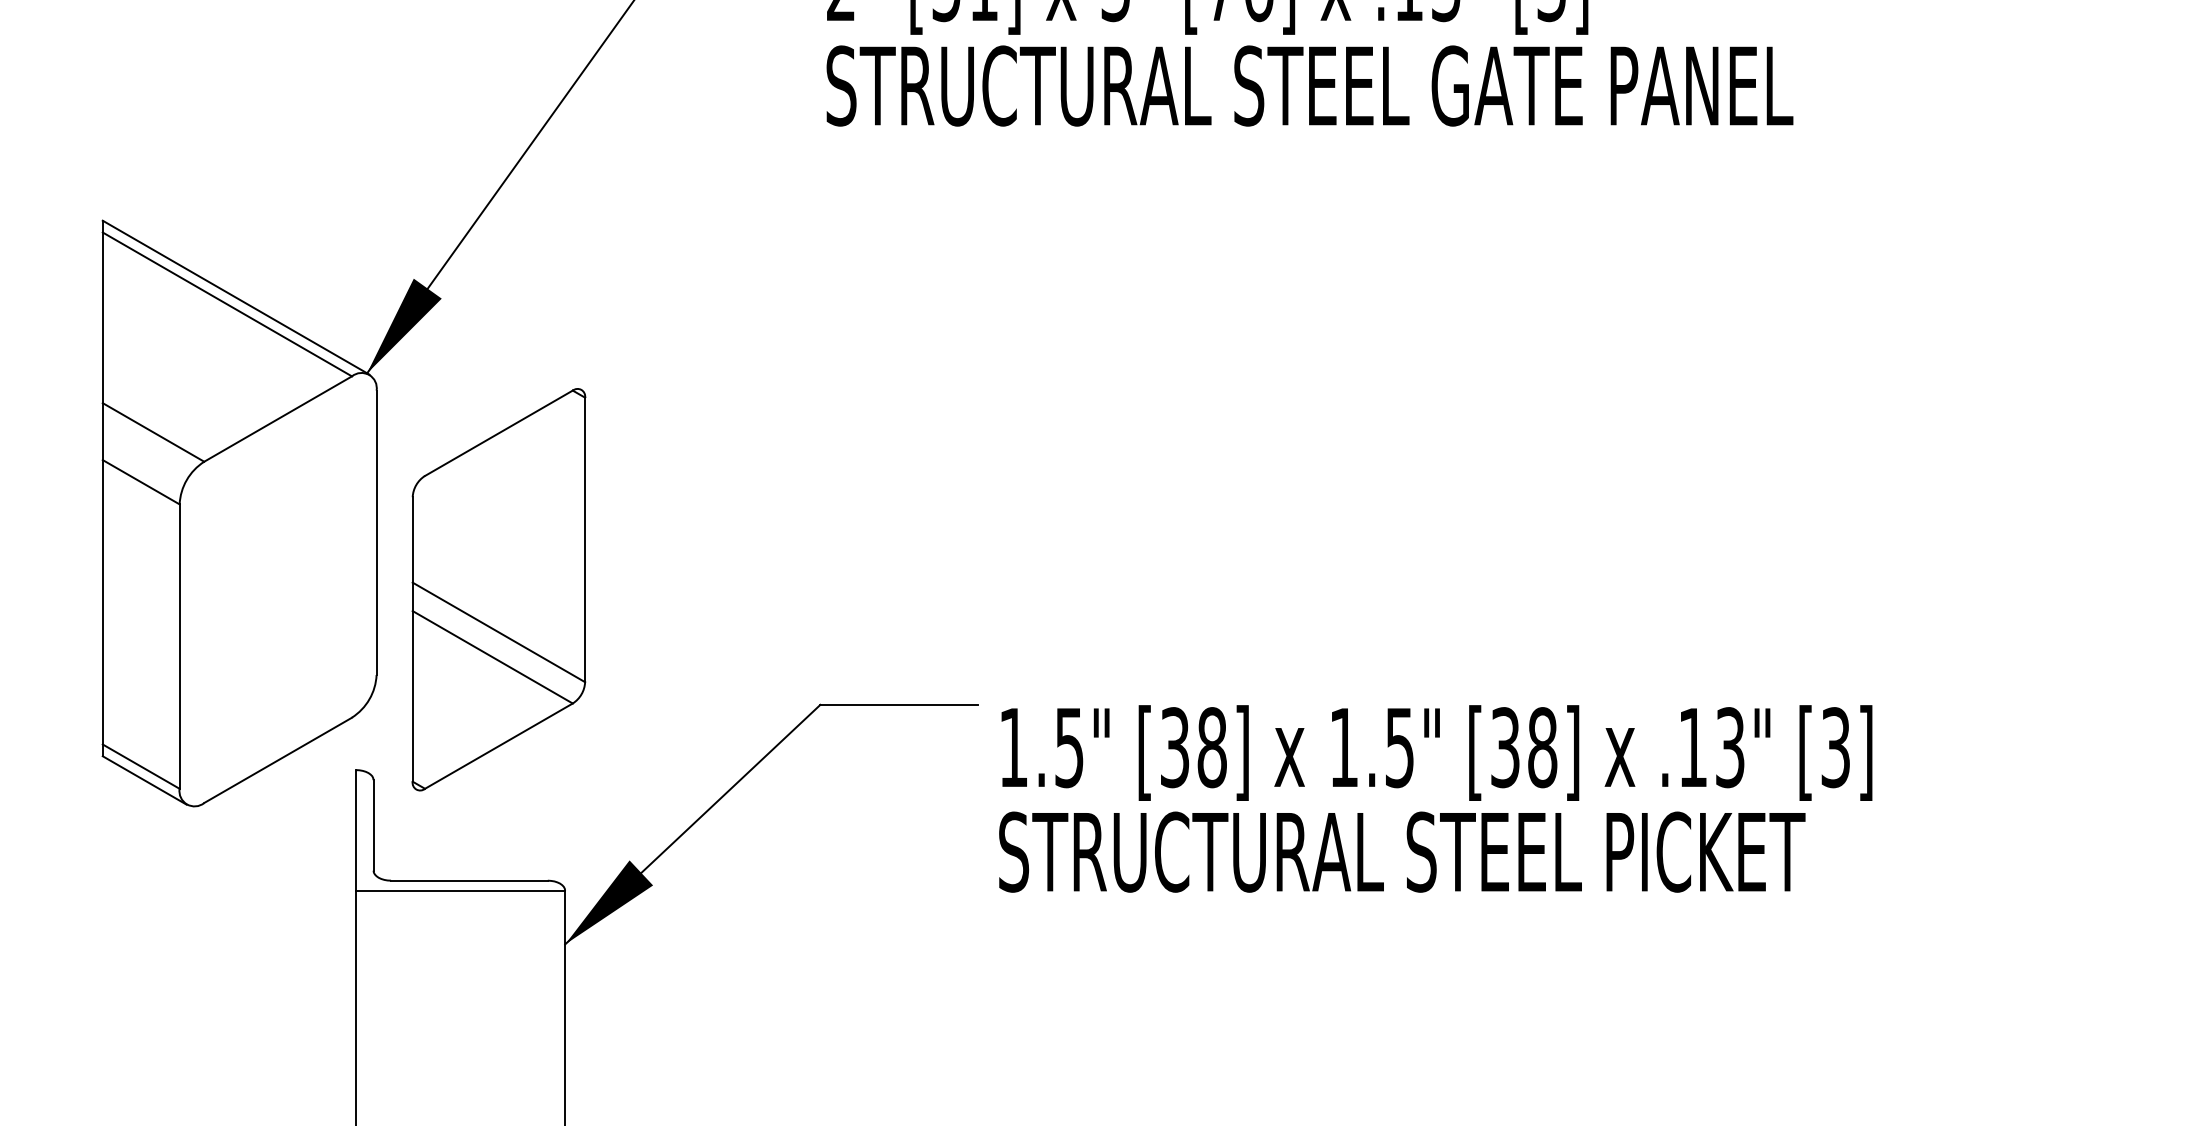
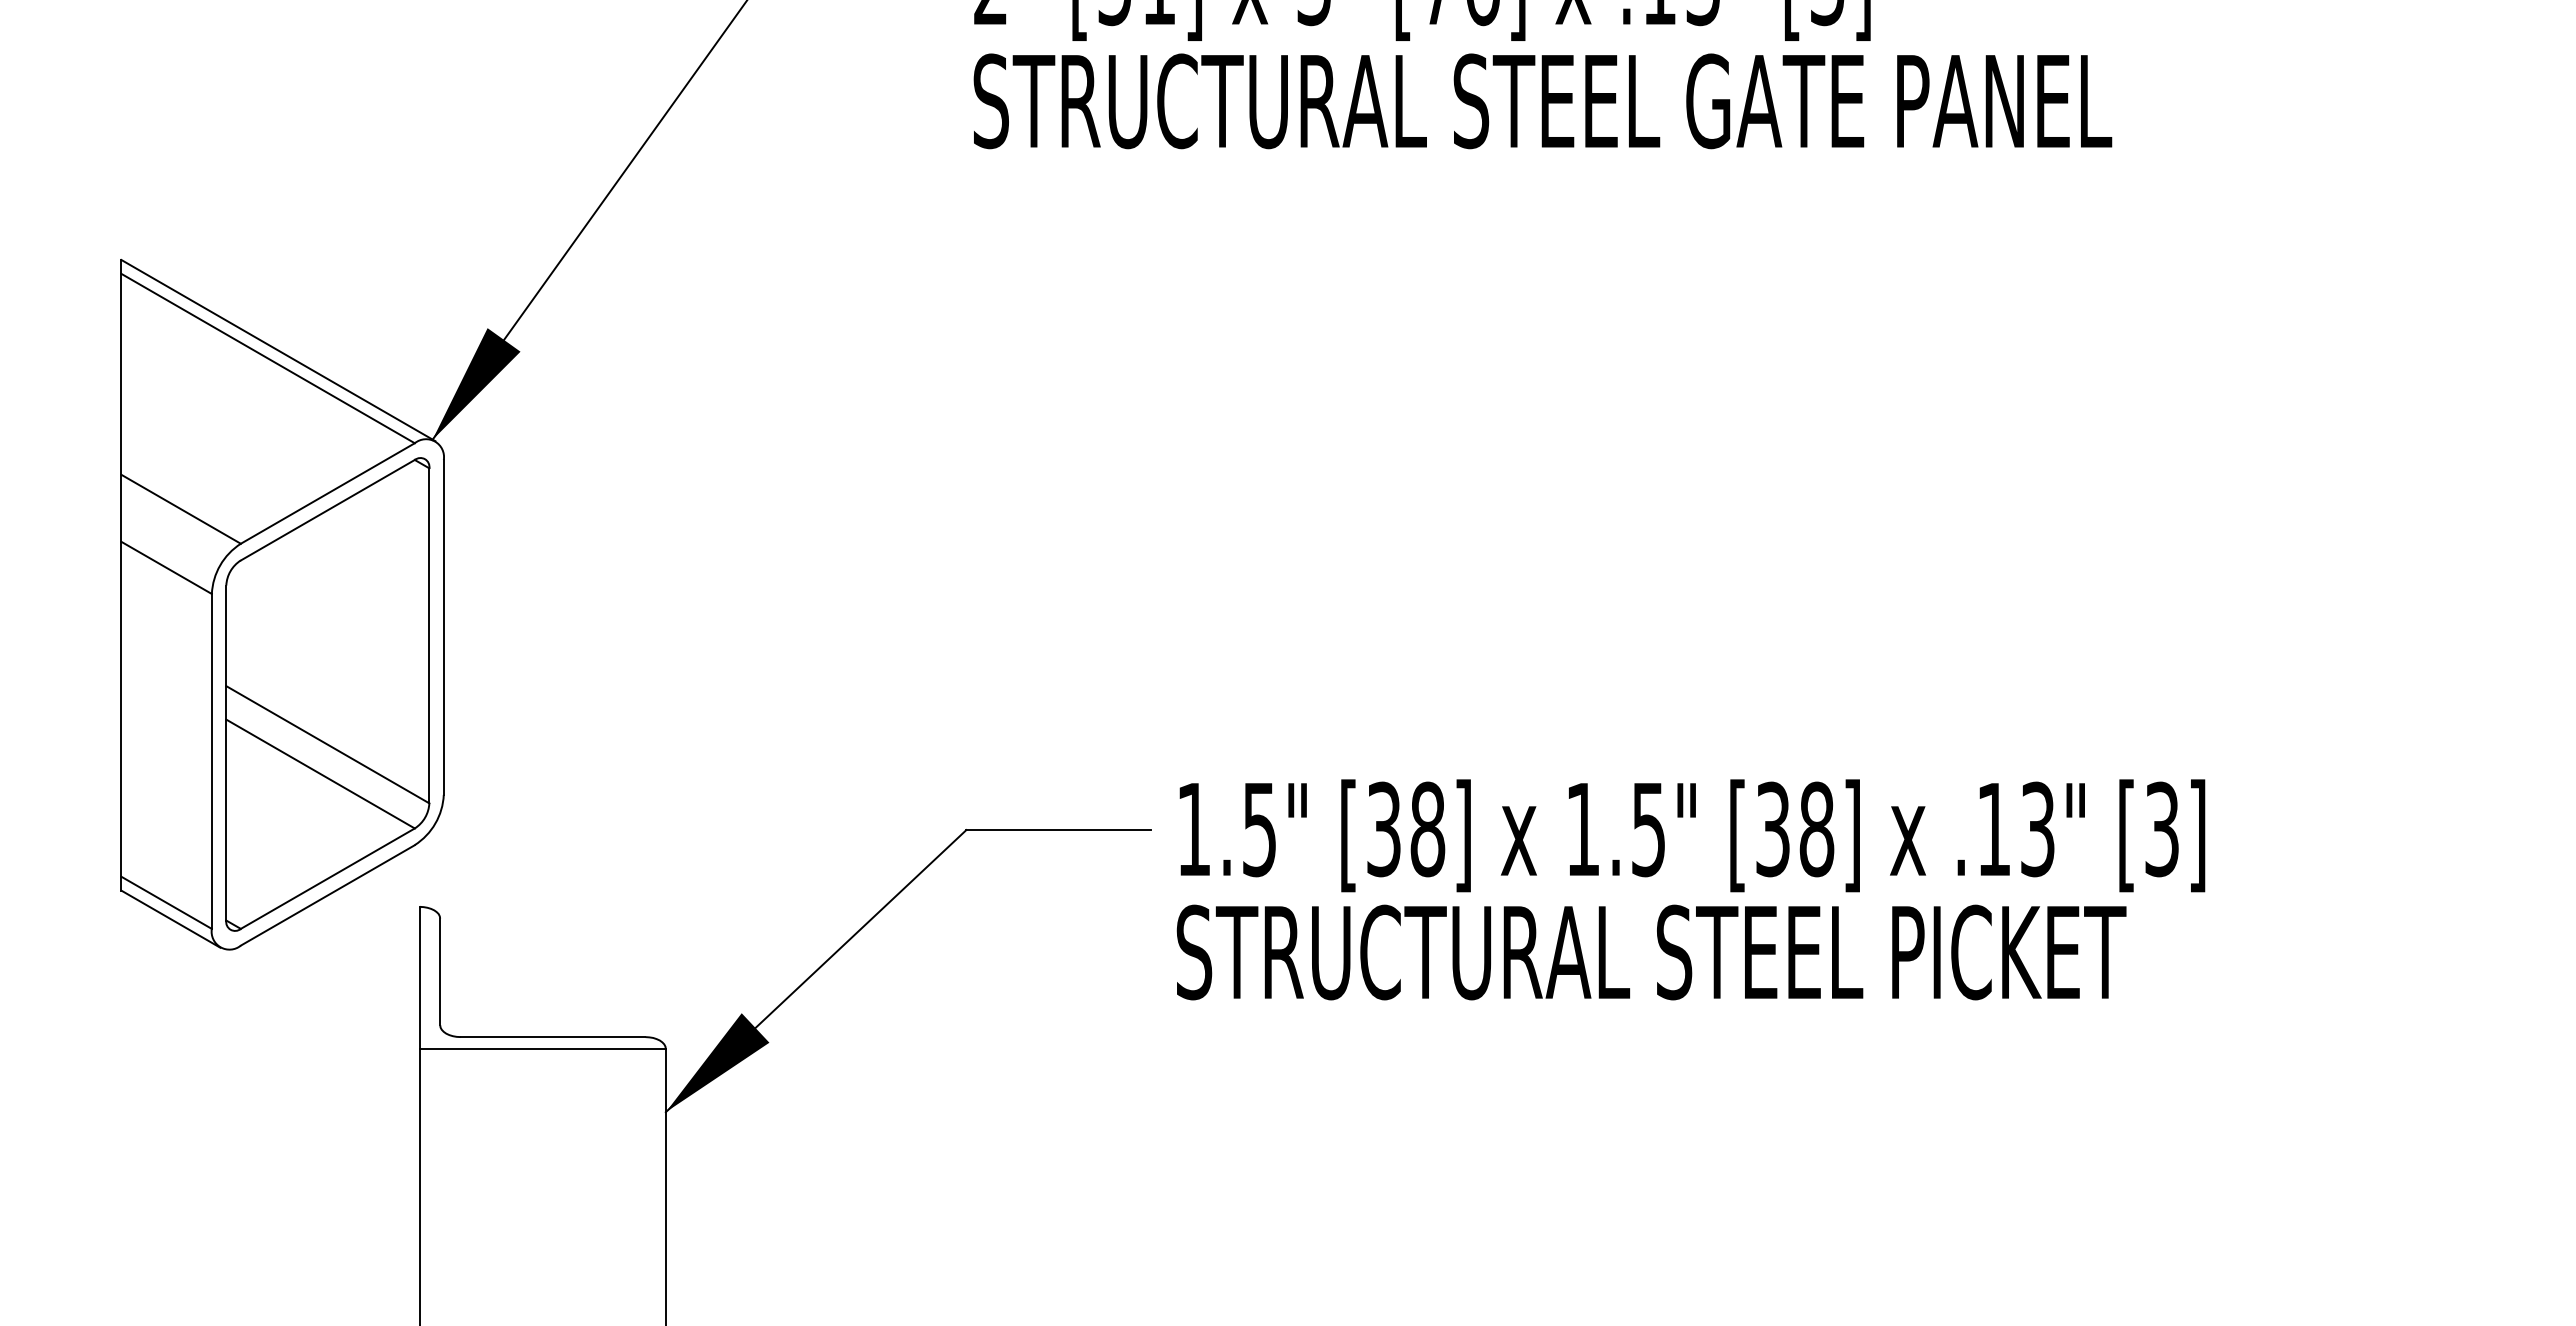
part: (498, 589) -> (327, 694), moved
text: (1435, 798) -> (1690, 889), moved

